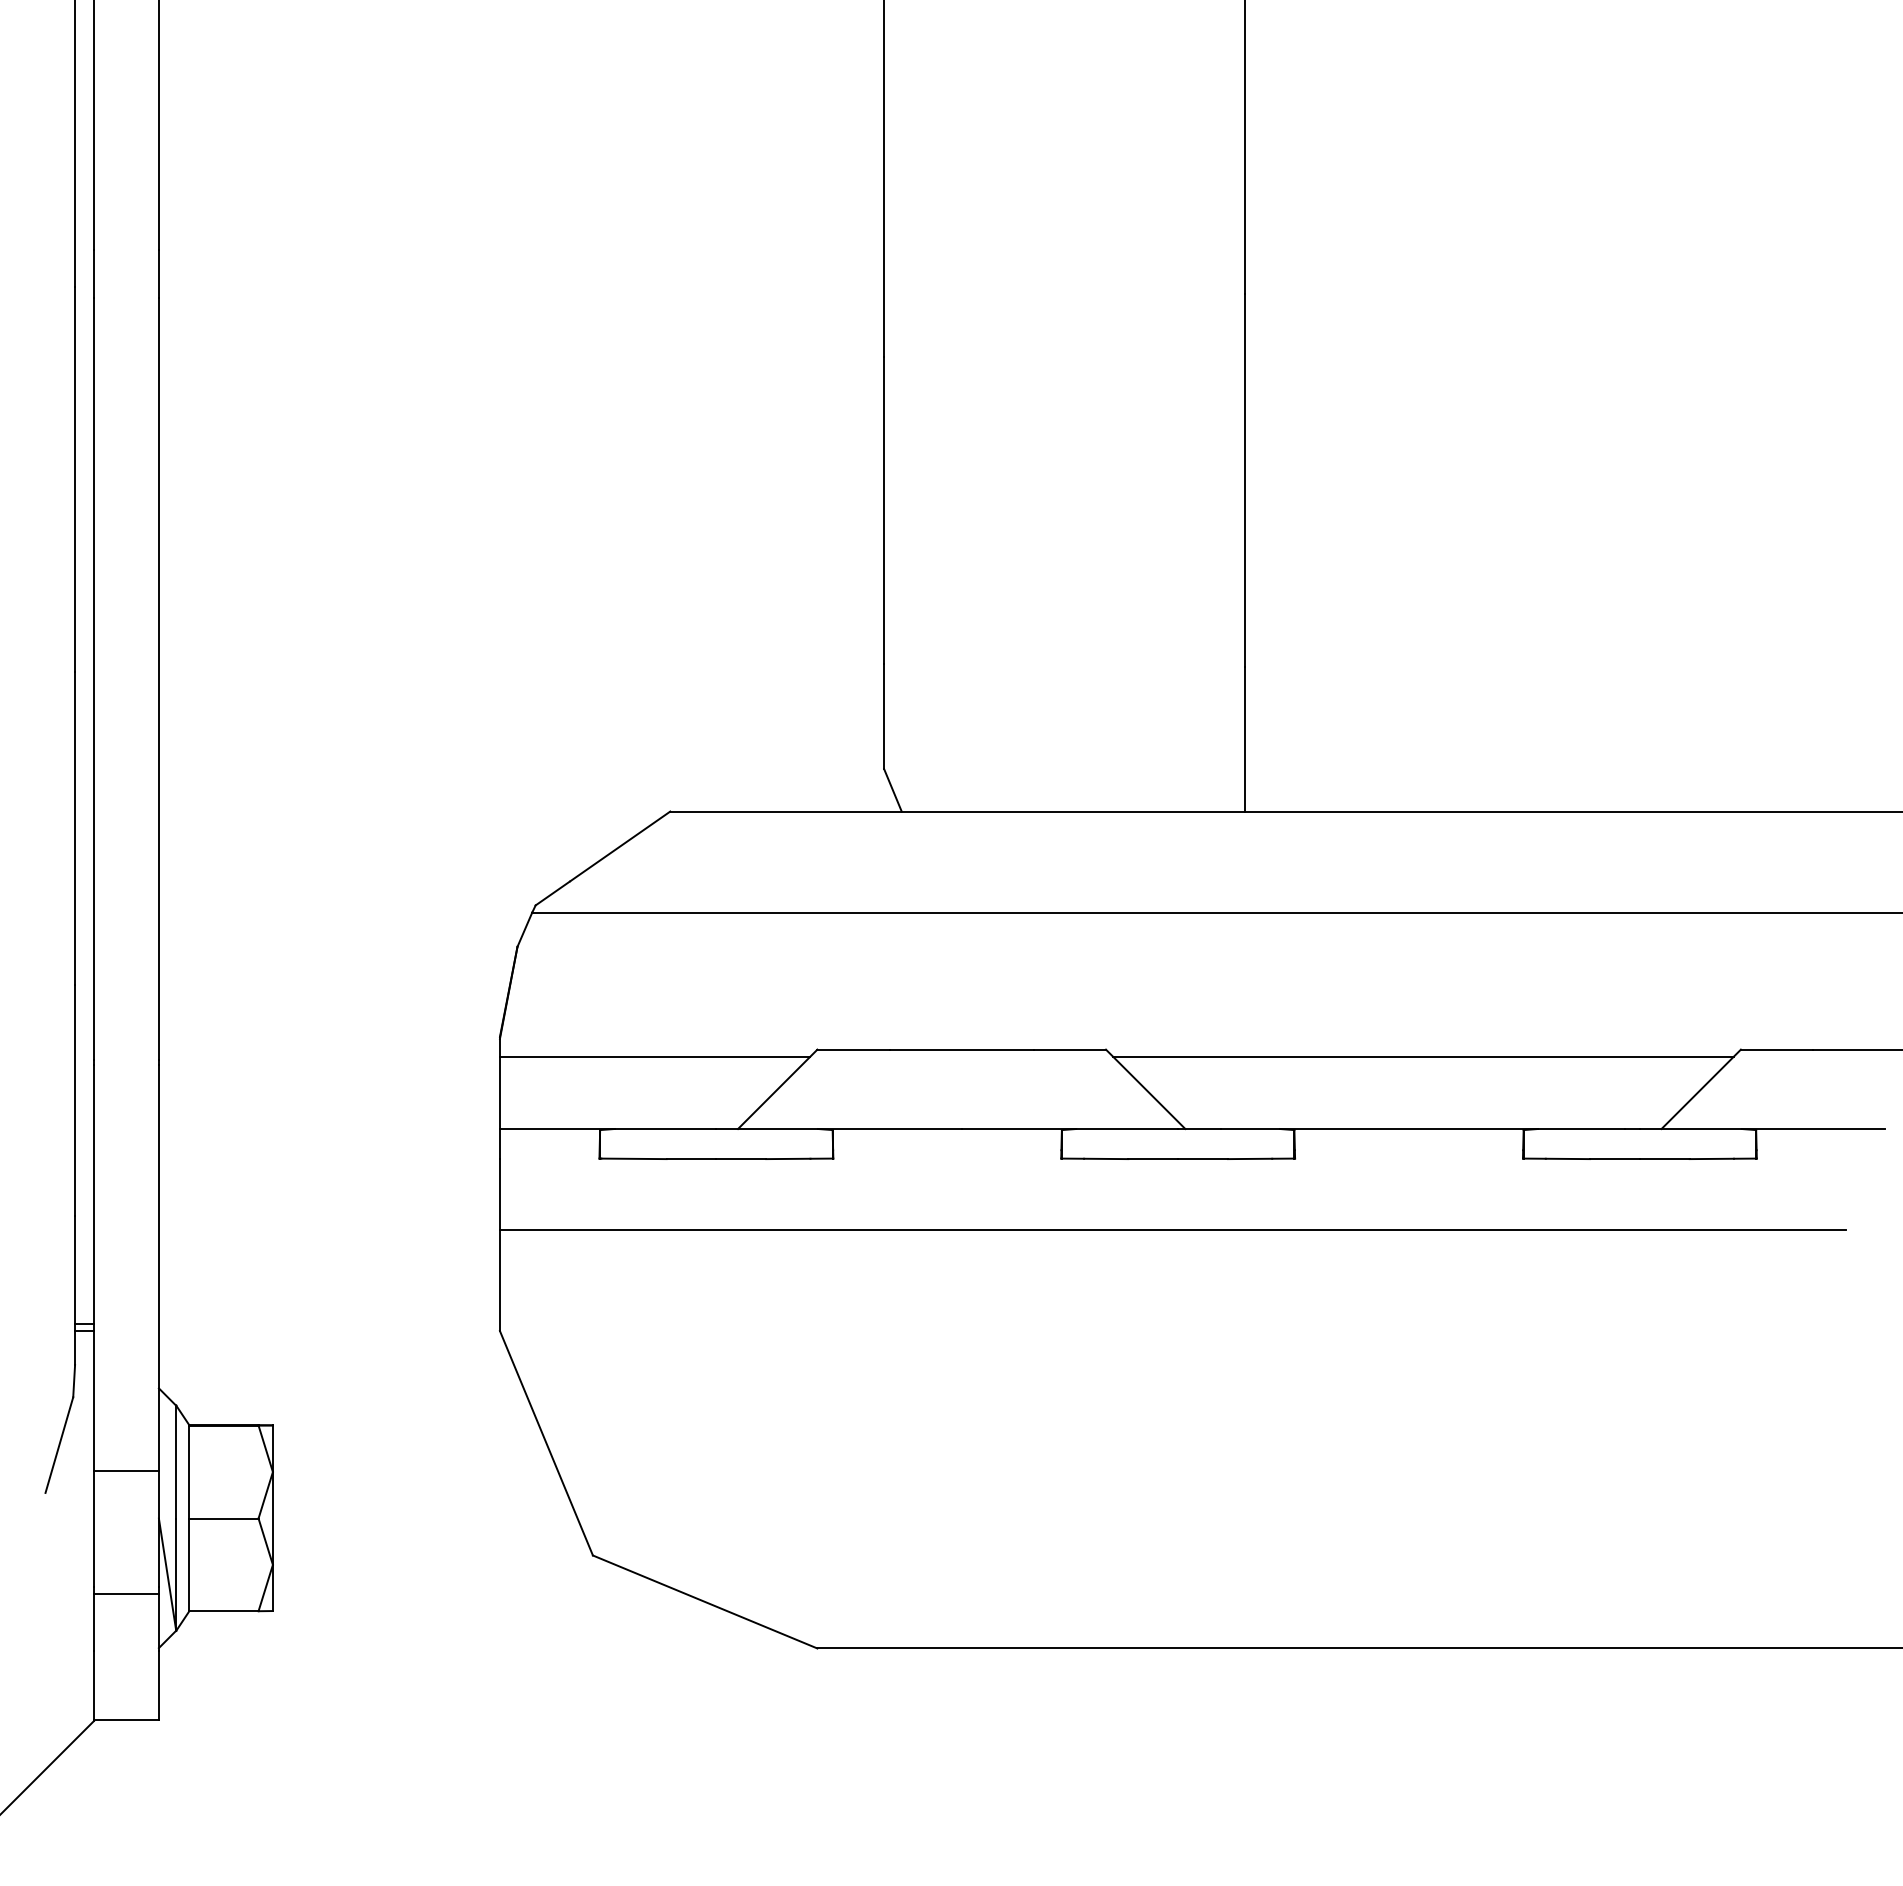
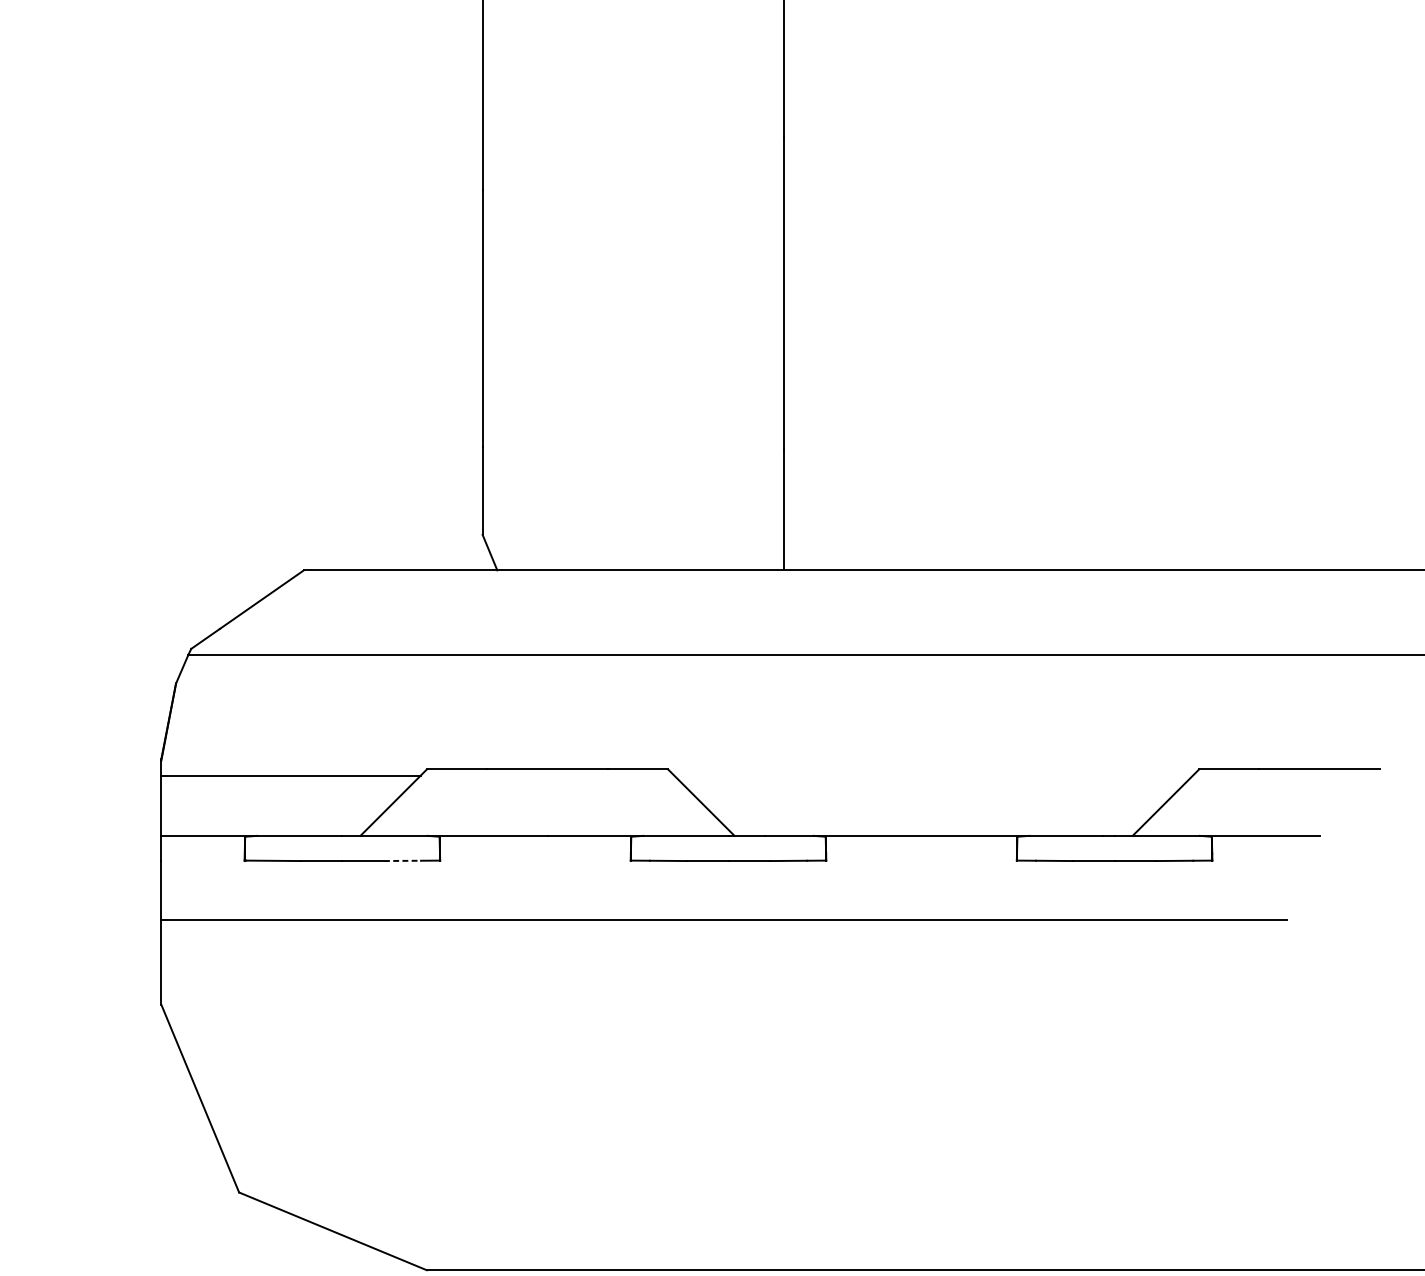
line: (1423, 1056) -> (933, 775), removed
line: (788, 1158) -> (402, 860), solid -> dashed

